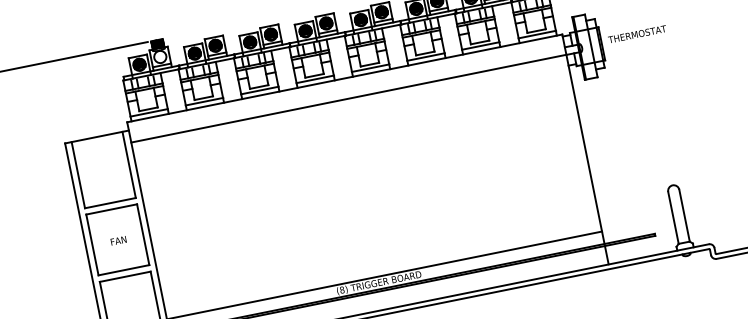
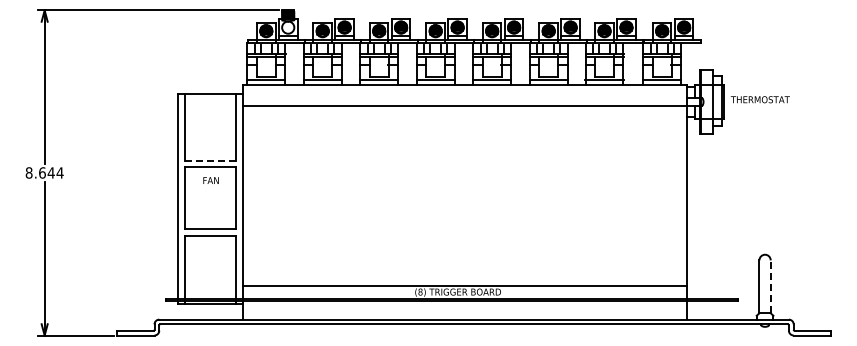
line: (110, 203) -> (210, 161), solid -> dashed
line: (684, 215) -> (770, 286), solid -> dashed
text: (118, 240) -> (210, 180), moved

